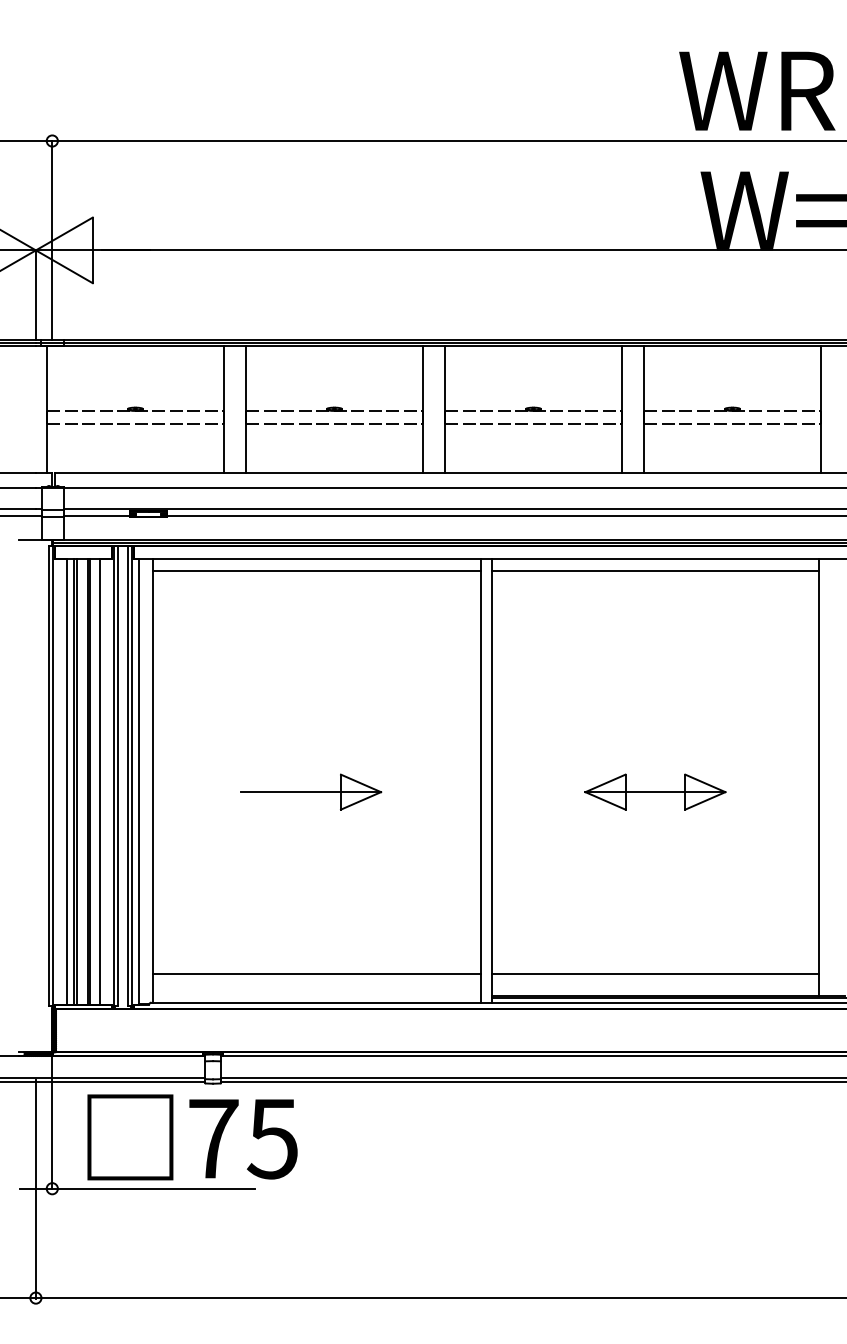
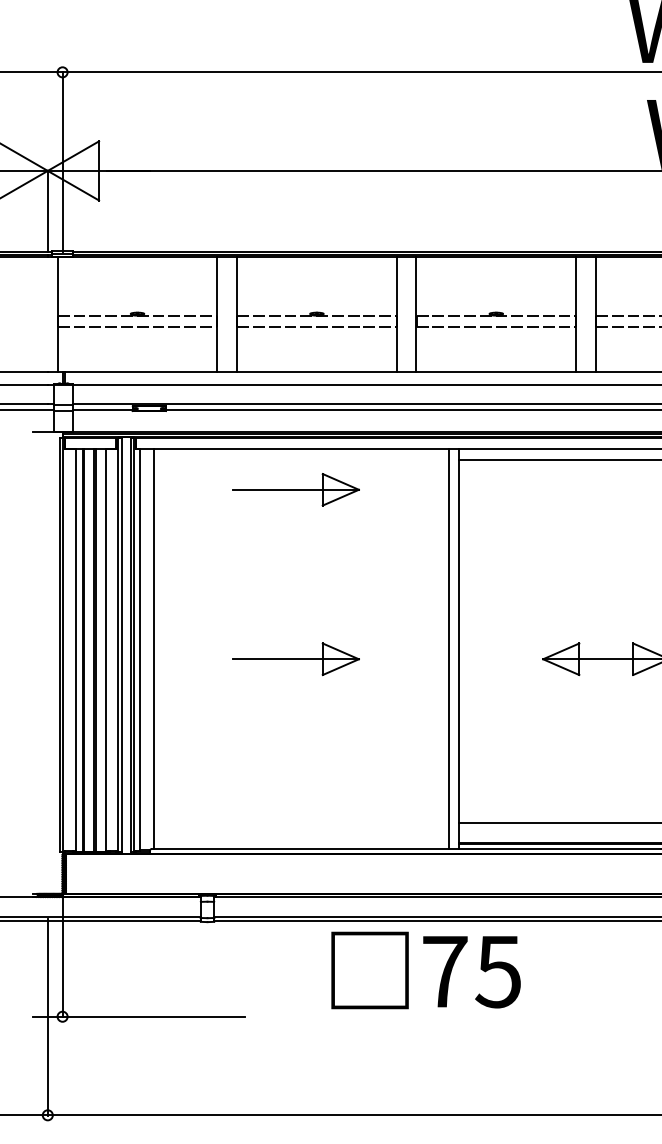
line: (316, 571) -> (300, 460), removed
part: (311, 603) -> (296, 489), added
line: (316, 973) -> (300, 822), removed
text: (192, 1137) -> (426, 970), moved

